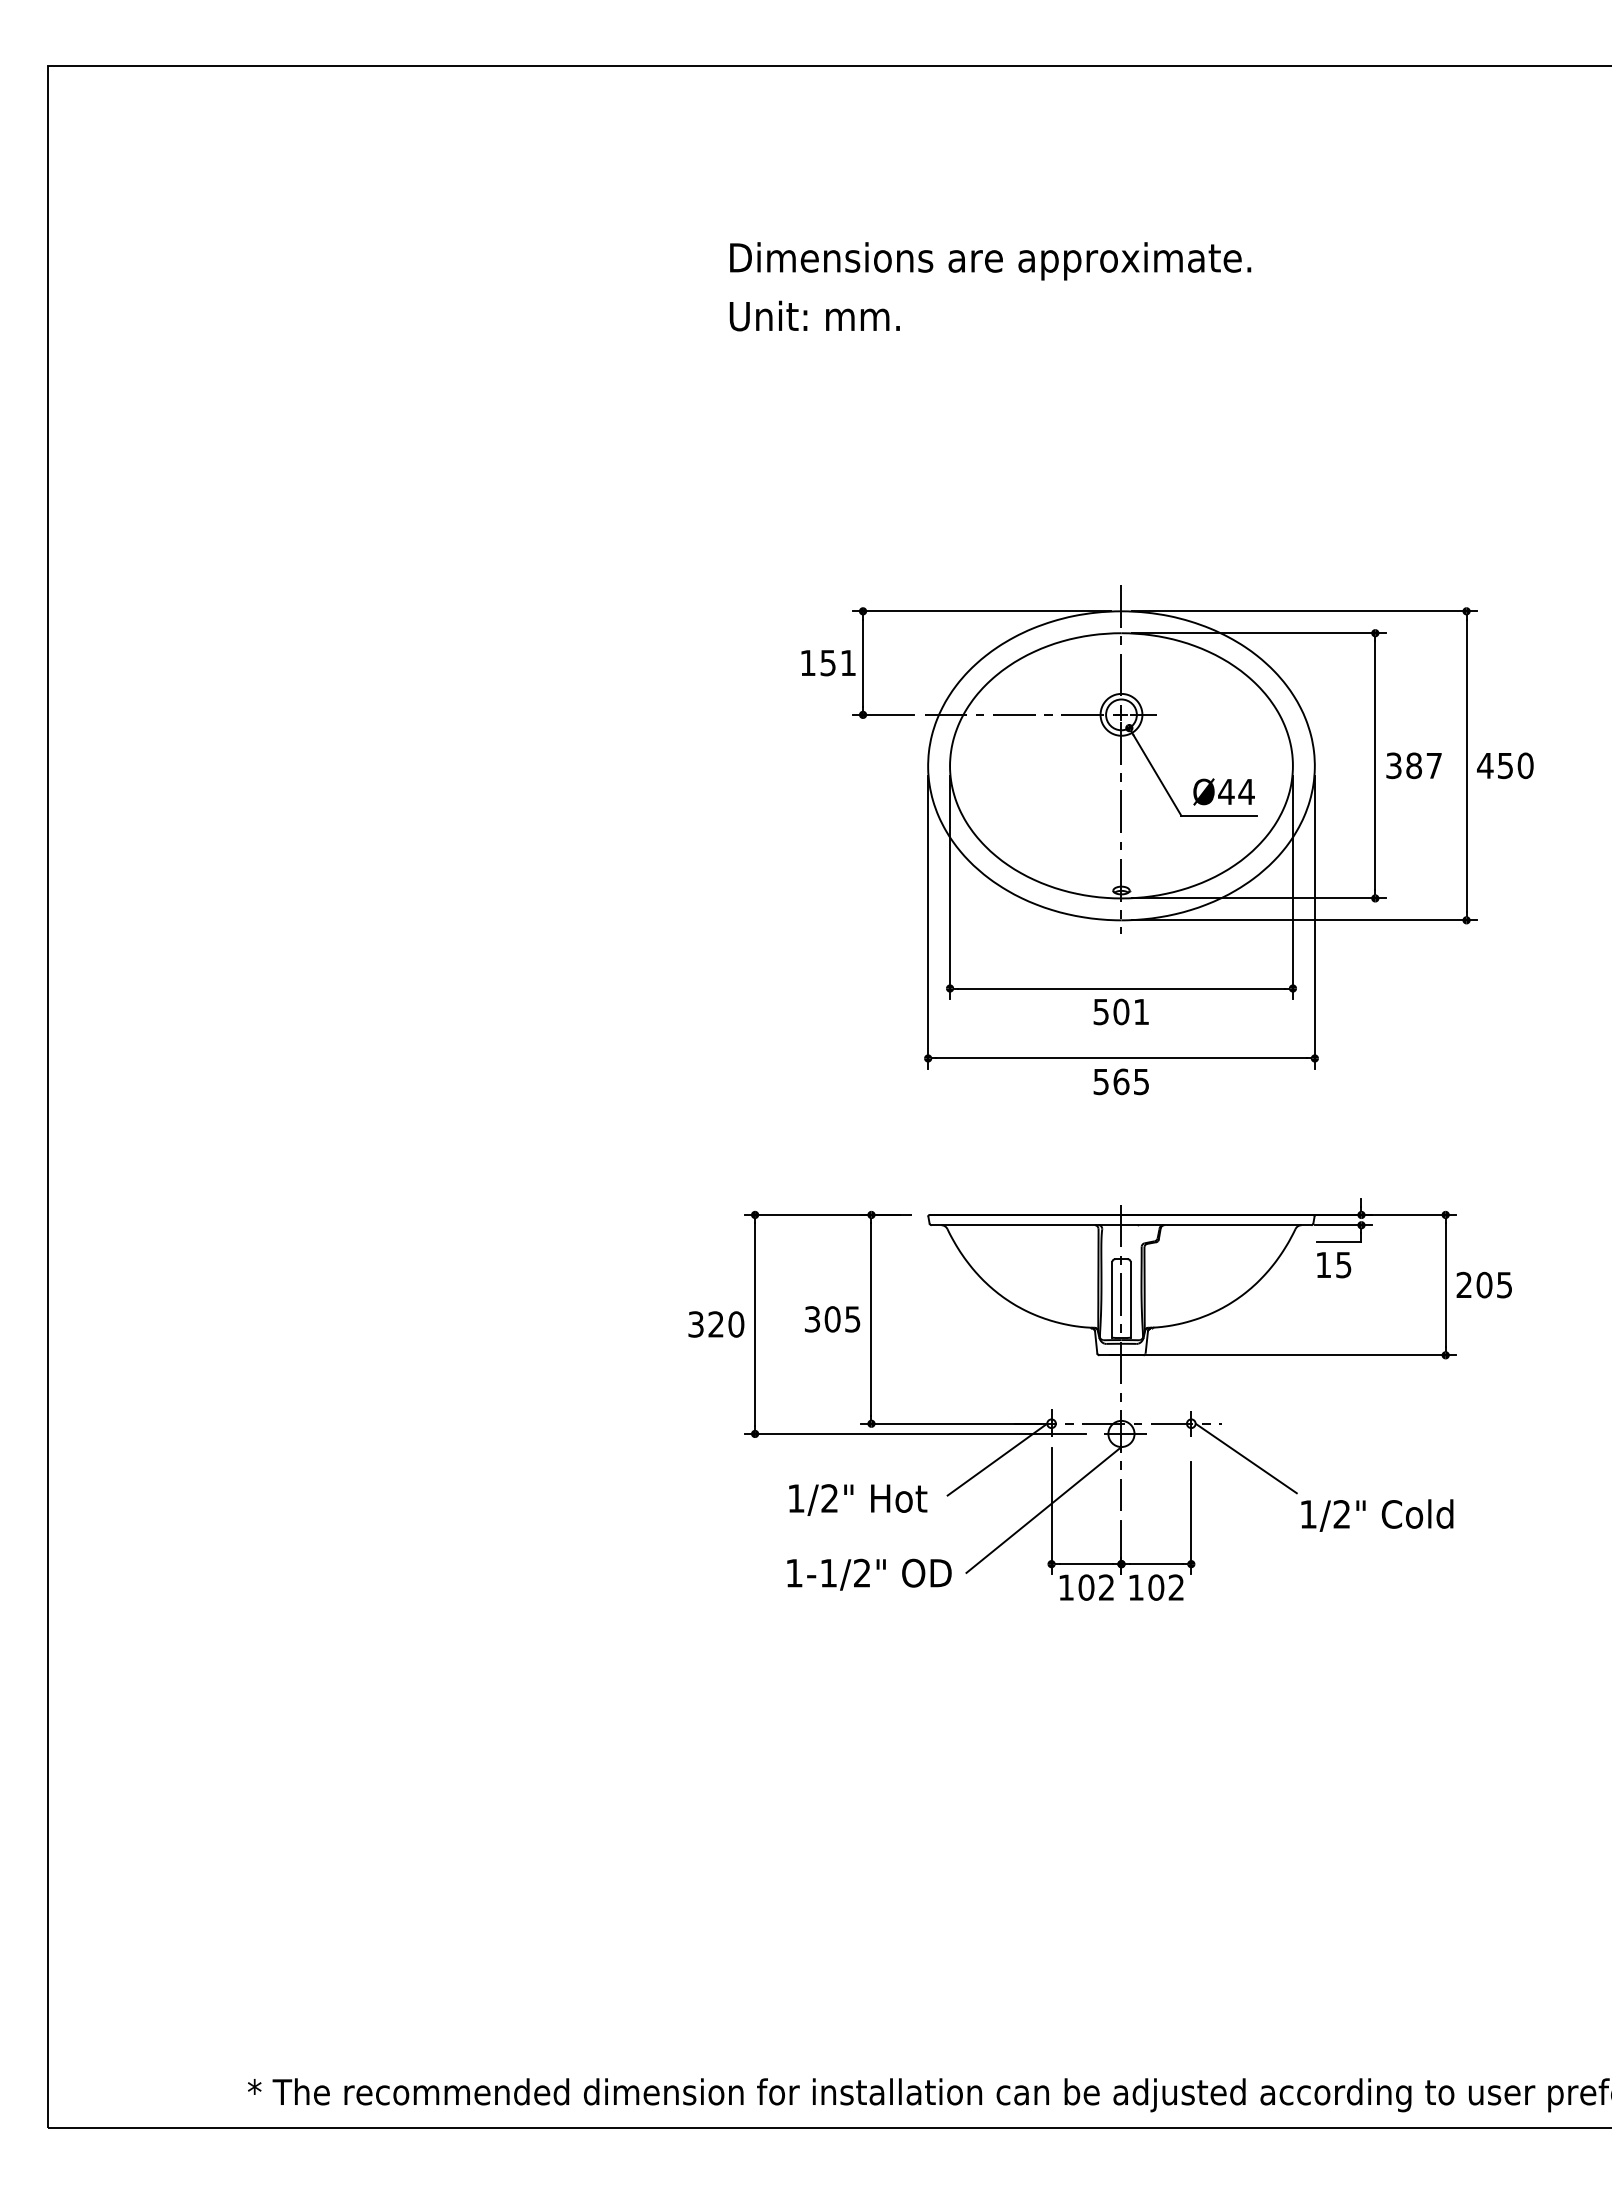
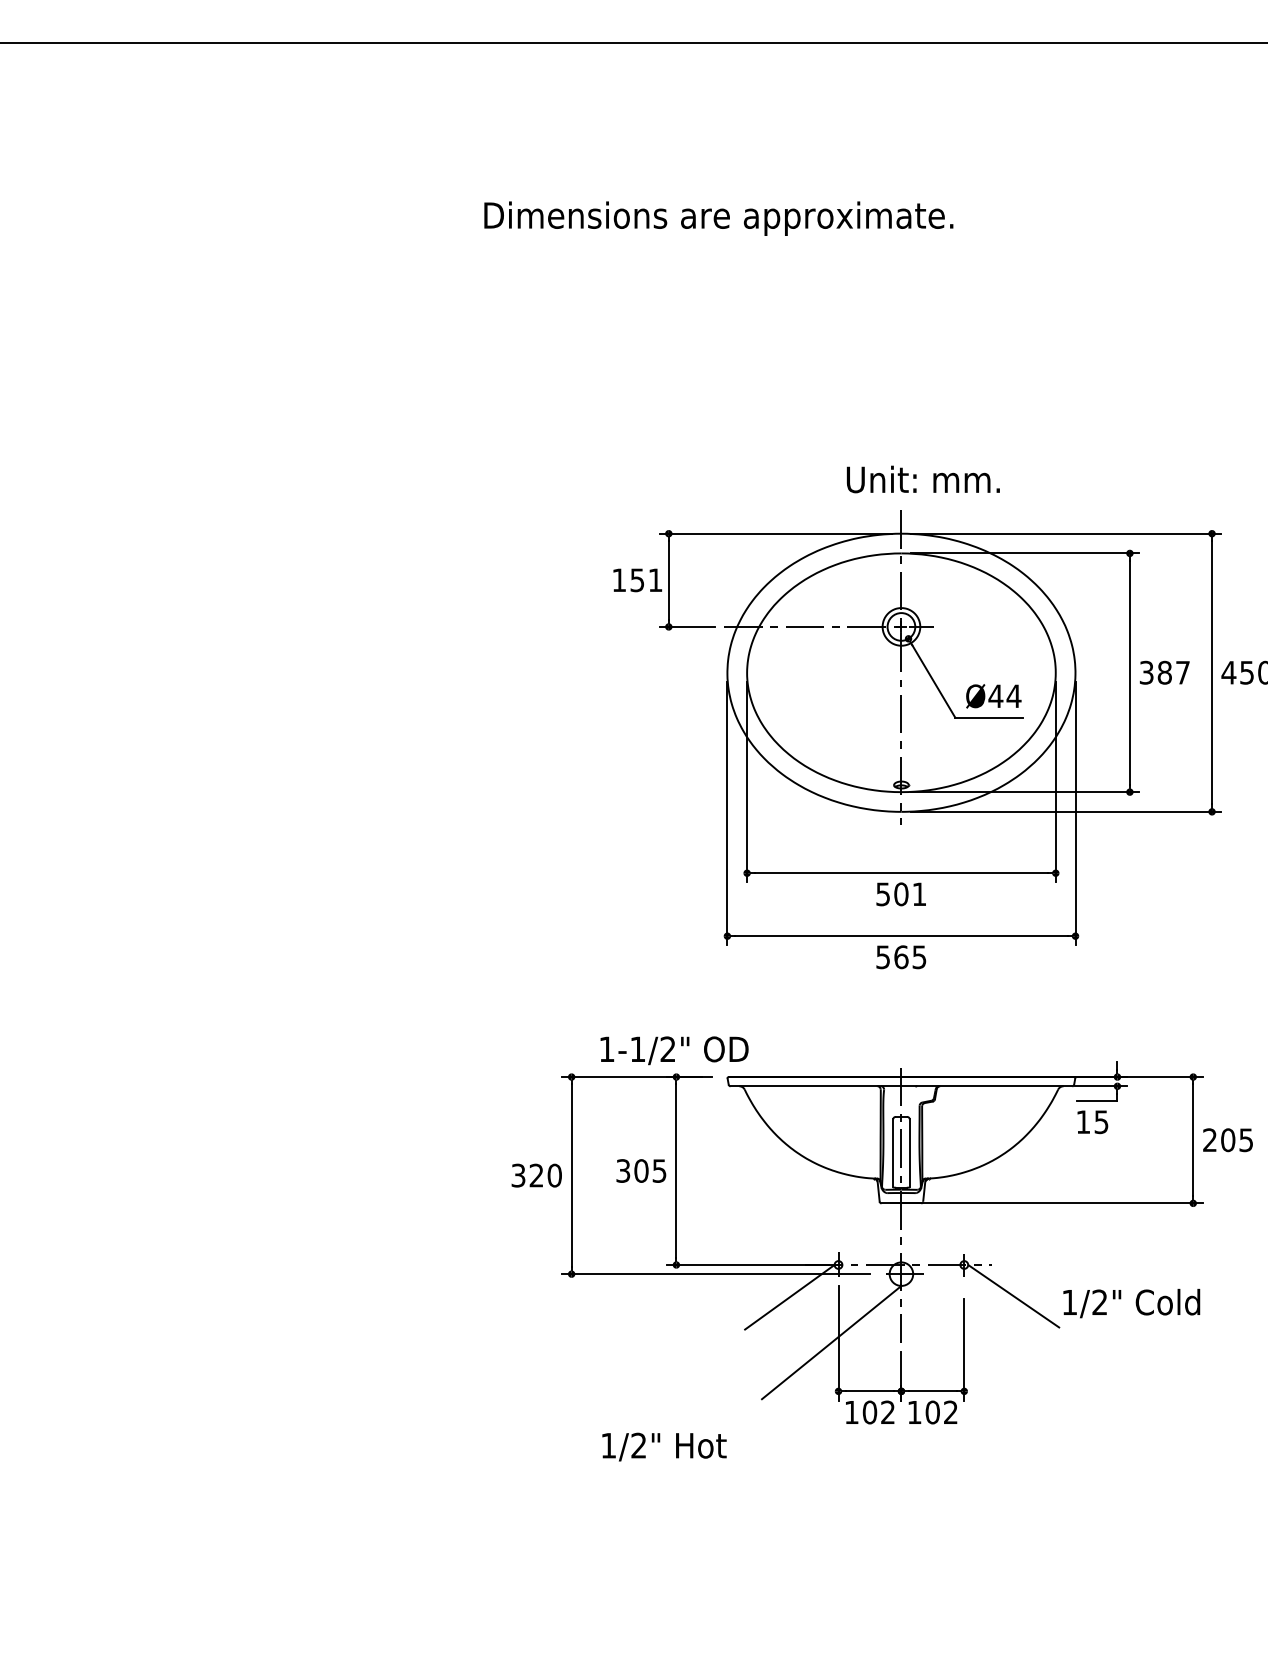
text: (990, 261) -> (718, 218), moved
text: (814, 315) -> (923, 478), moved
text: (858, 1499) -> (664, 1446), moved
text: (1377, 1515) -> (1131, 1303), moved
text: (869, 1574) -> (674, 1050), moved

